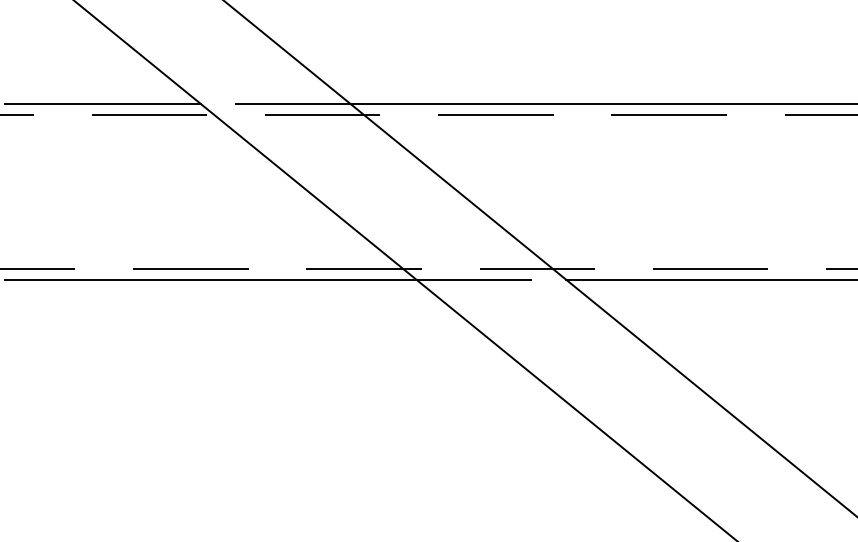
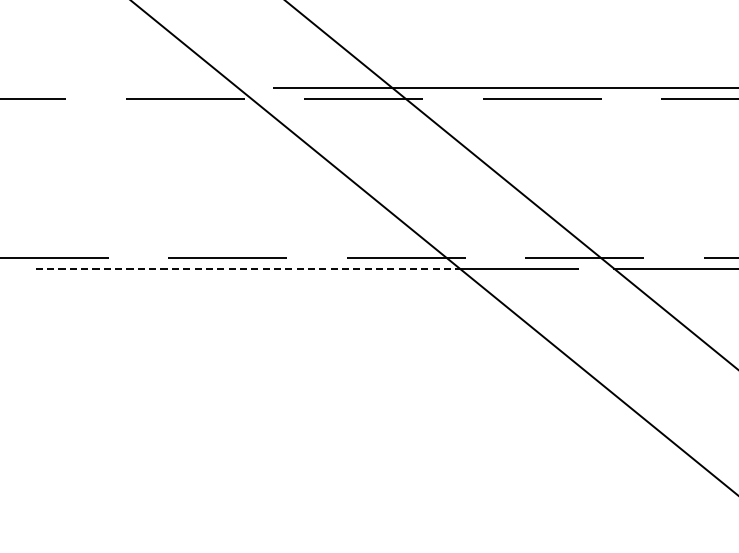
line: (102, 103) -> (136, 87), removed
line: (210, 279) -> (248, 268), solid -> dashed

